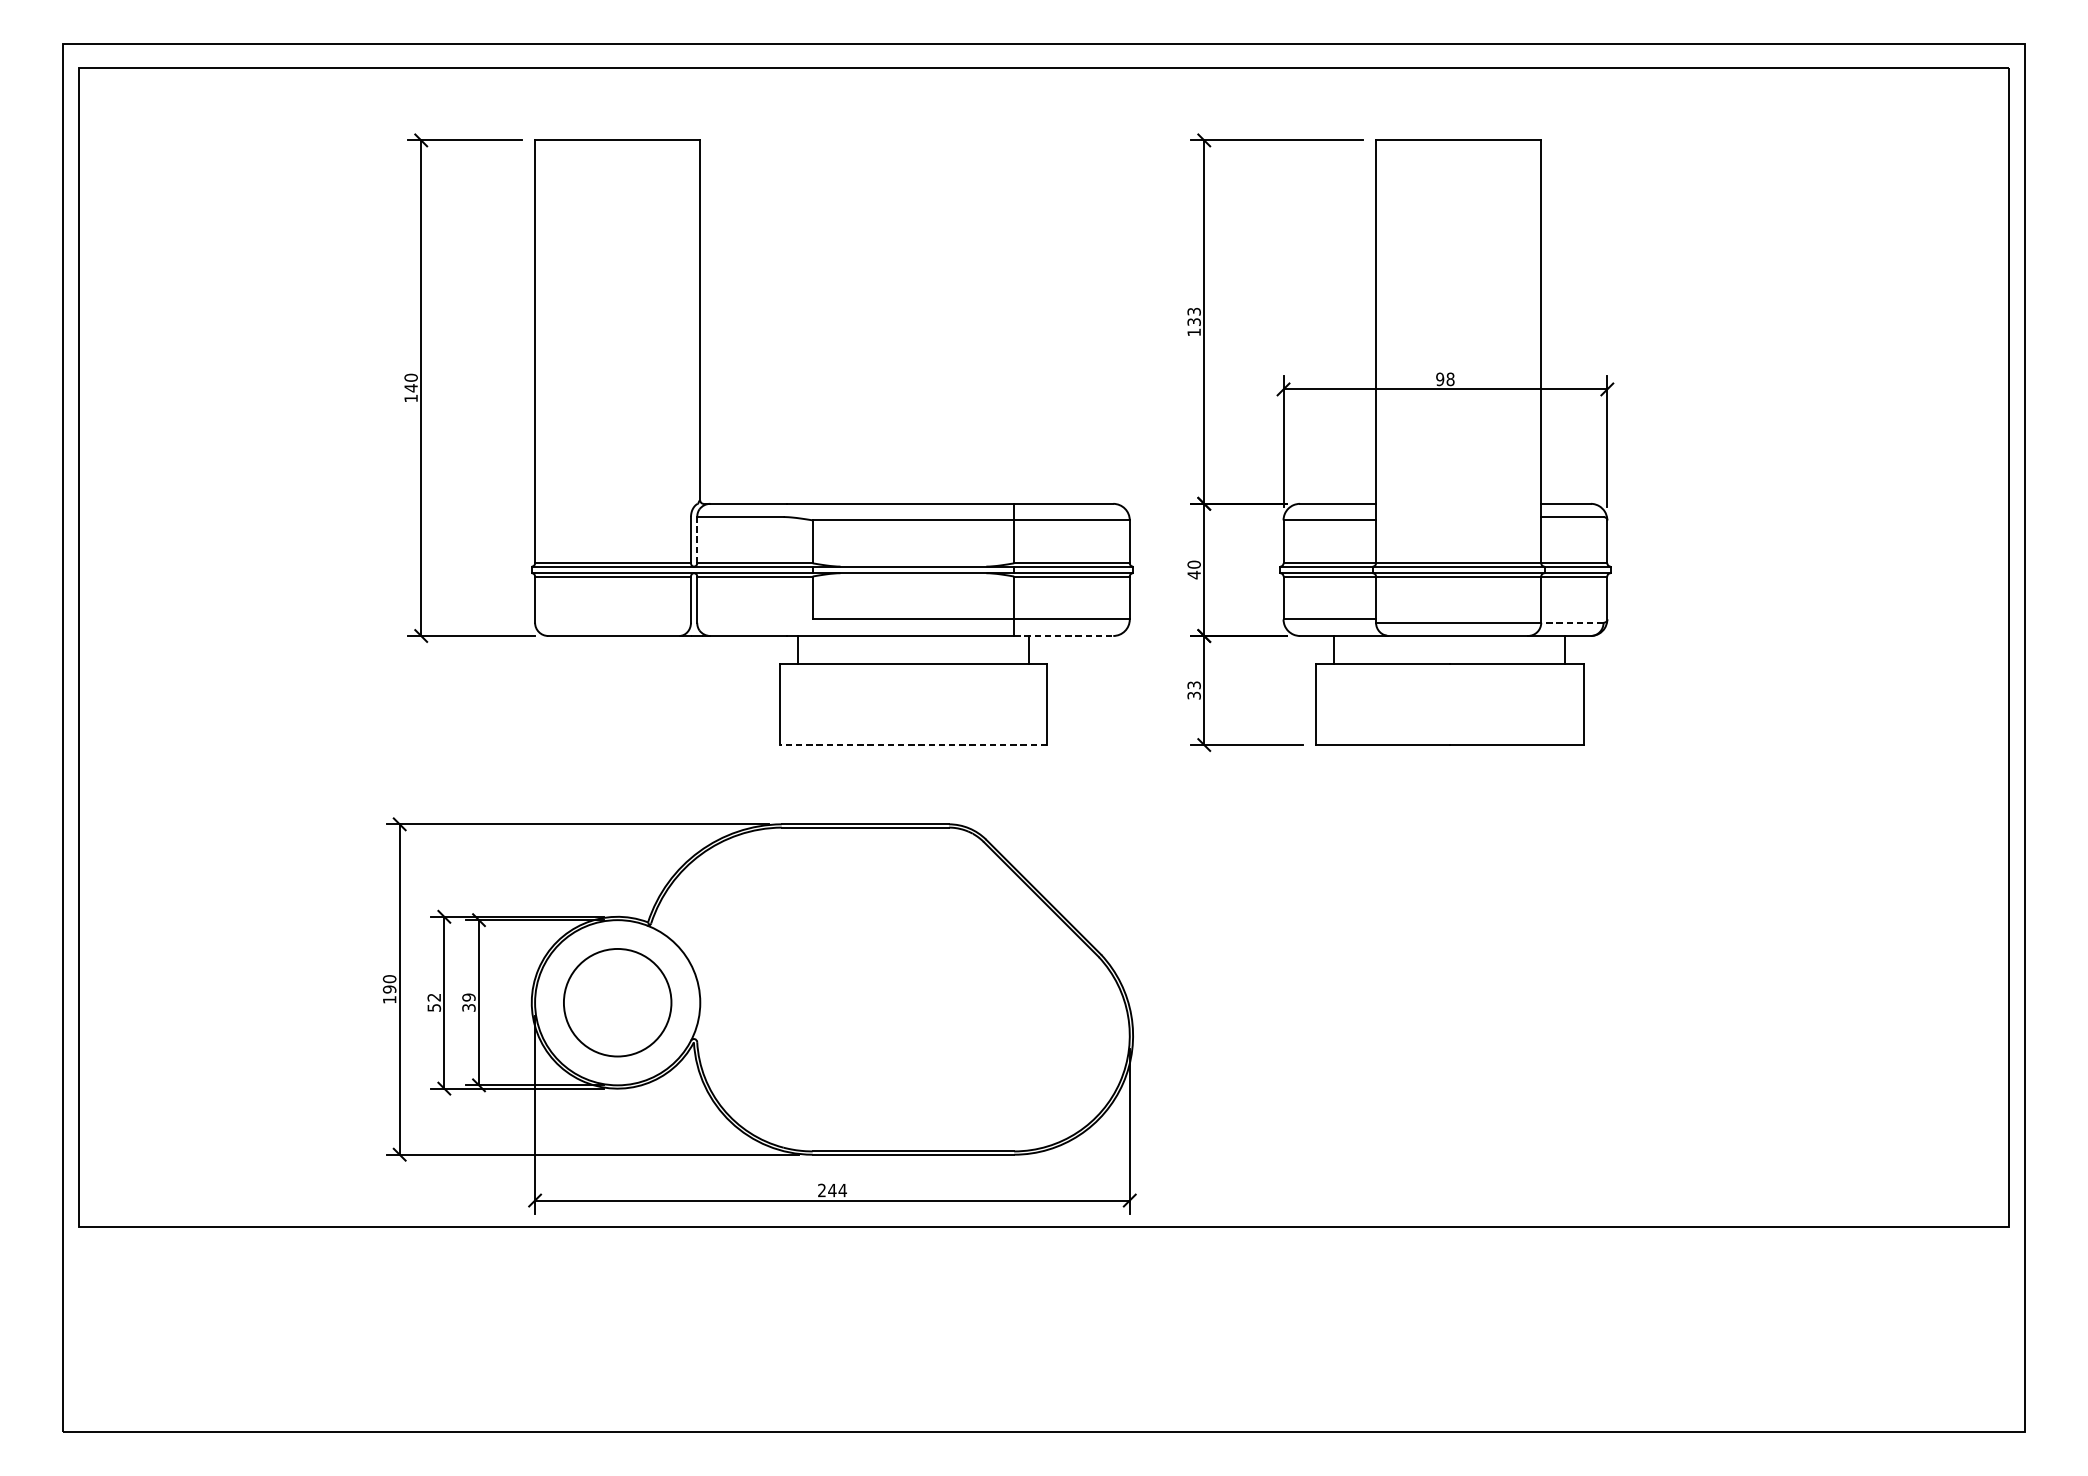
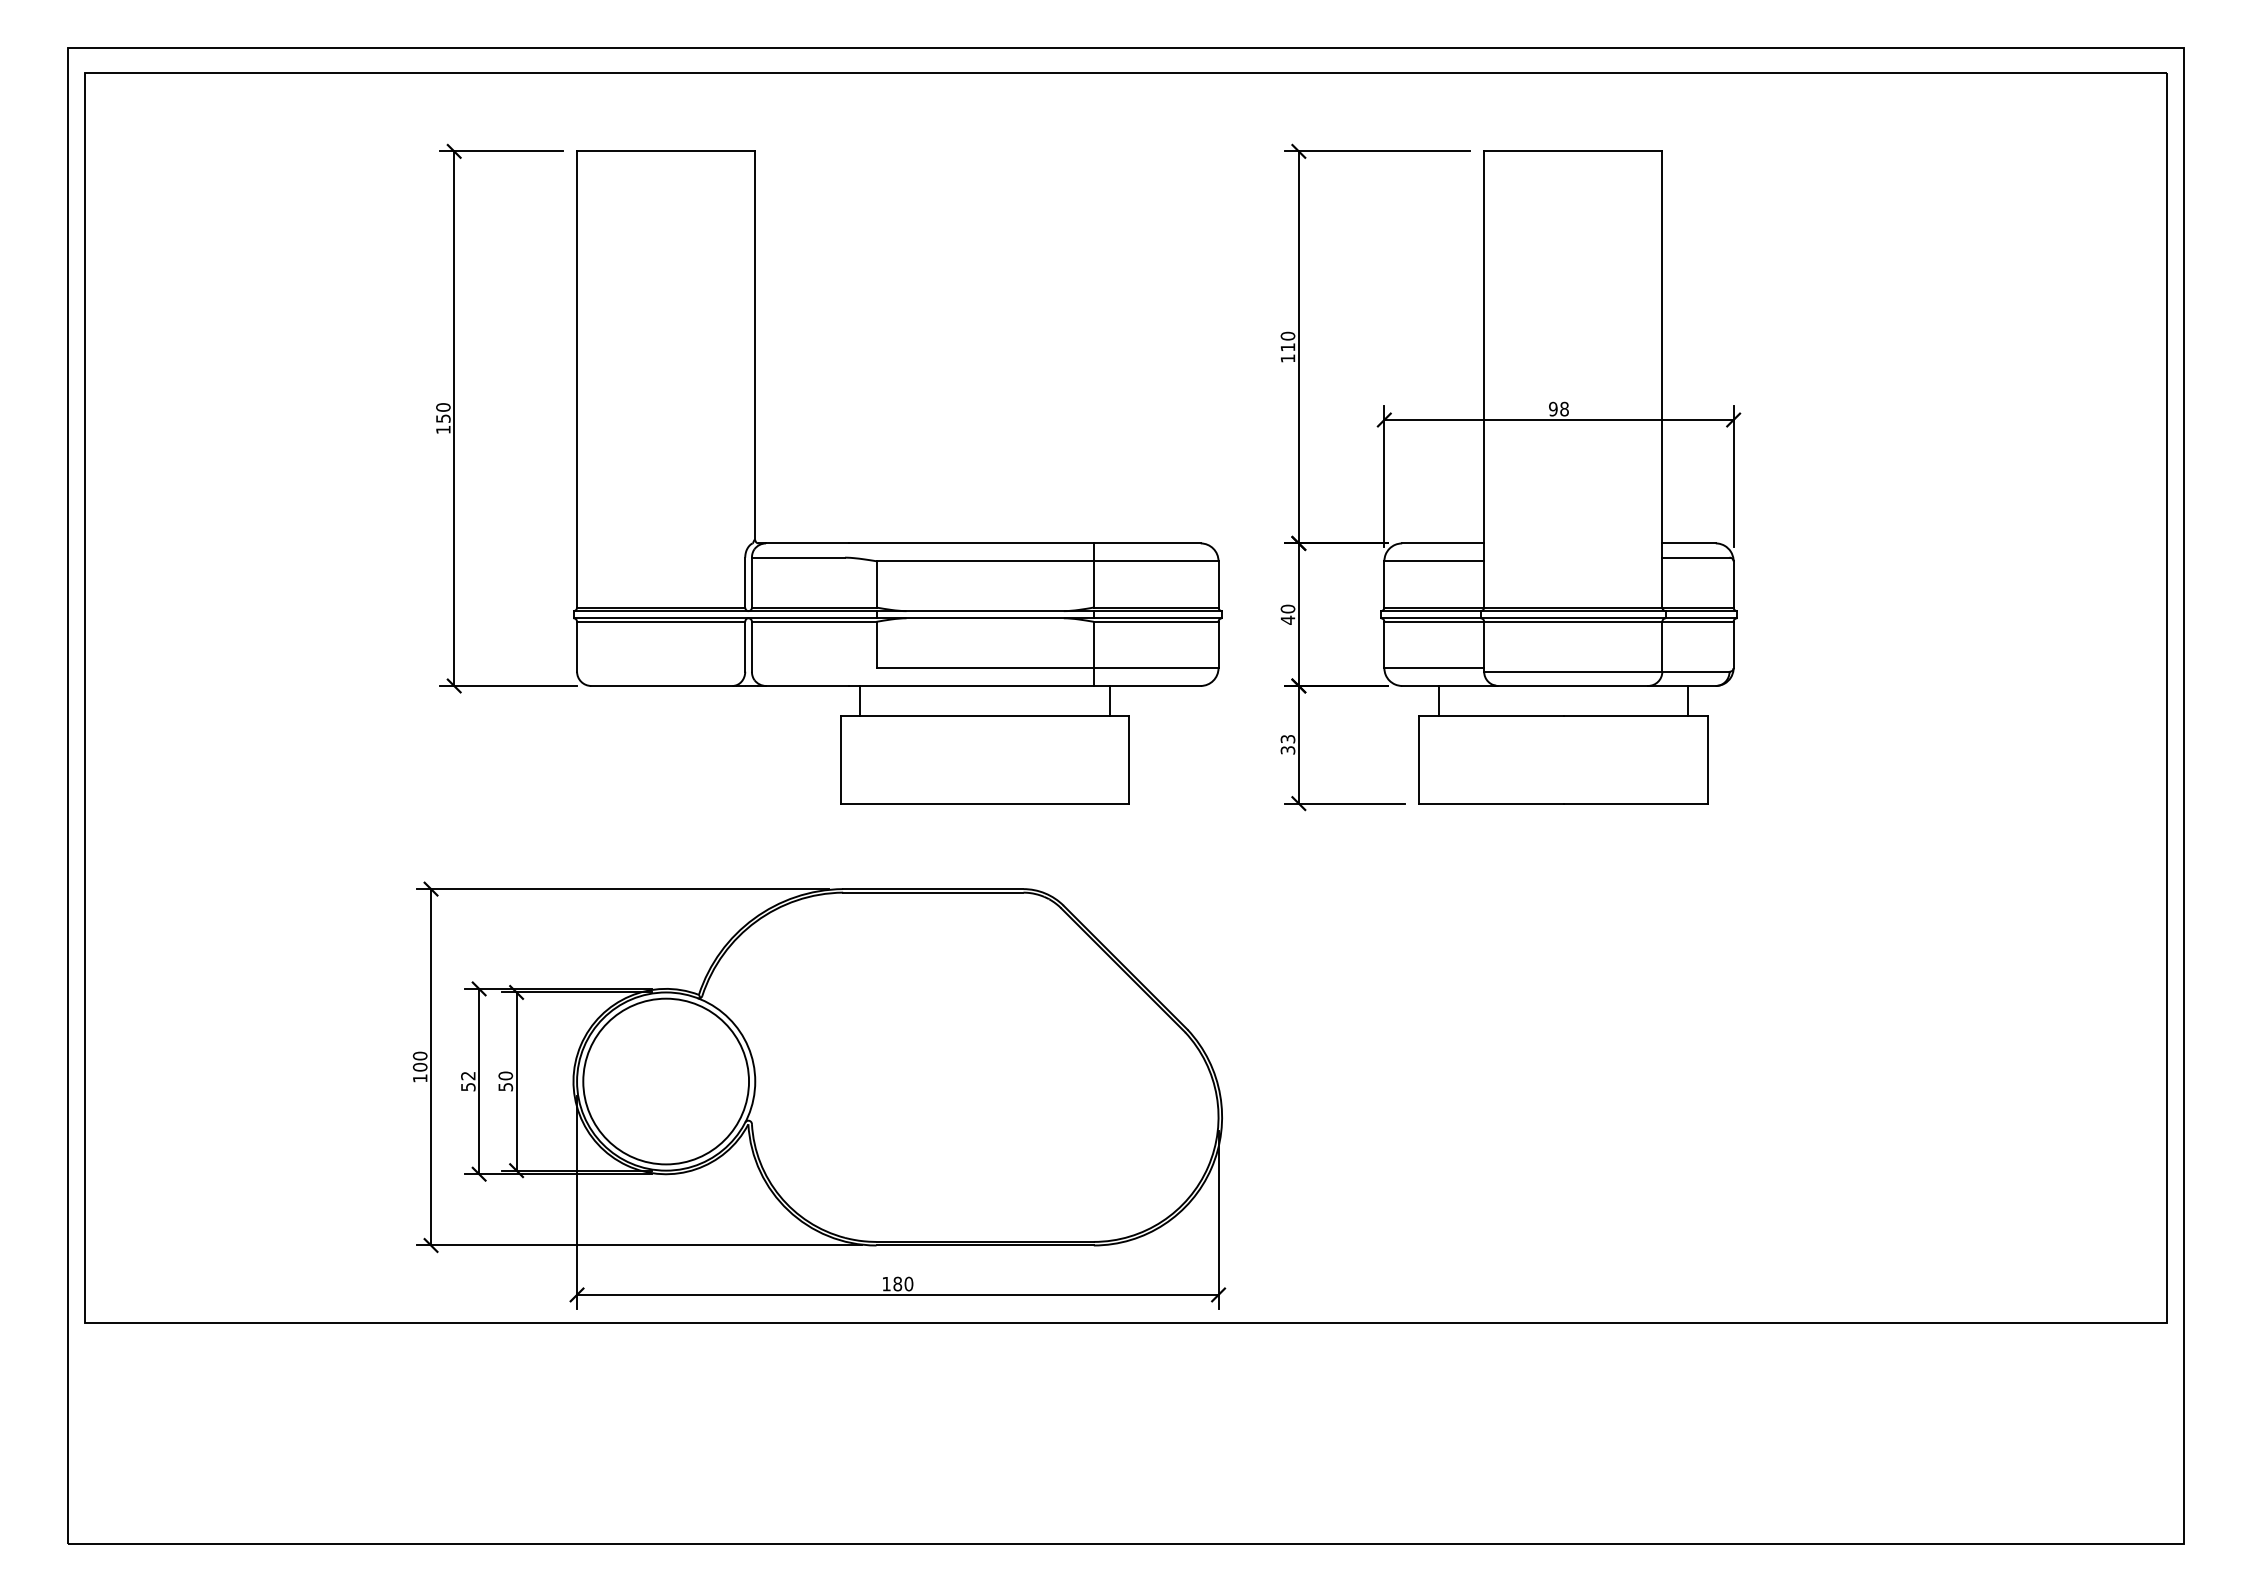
text: (1193, 316) -> (1287, 341), 133 -> 110
text: (411, 388) -> (443, 418), 140 -> 150
line: (696, 540) -> (751, 582), dashed -> solid
line: (1571, 622) -> (1695, 671), dashed -> solid
line: (1063, 635) -> (1147, 685), dashed -> solid
line: (912, 744) -> (984, 803), dashed -> solid
text: (389, 989) -> (420, 1067), 190 -> 100
text: (468, 1001) -> (505, 1080), 39 -> 50
circle: (617, 1002) -> (666, 1081), size x1.43
text: (832, 1189) -> (897, 1283), 244 -> 180

